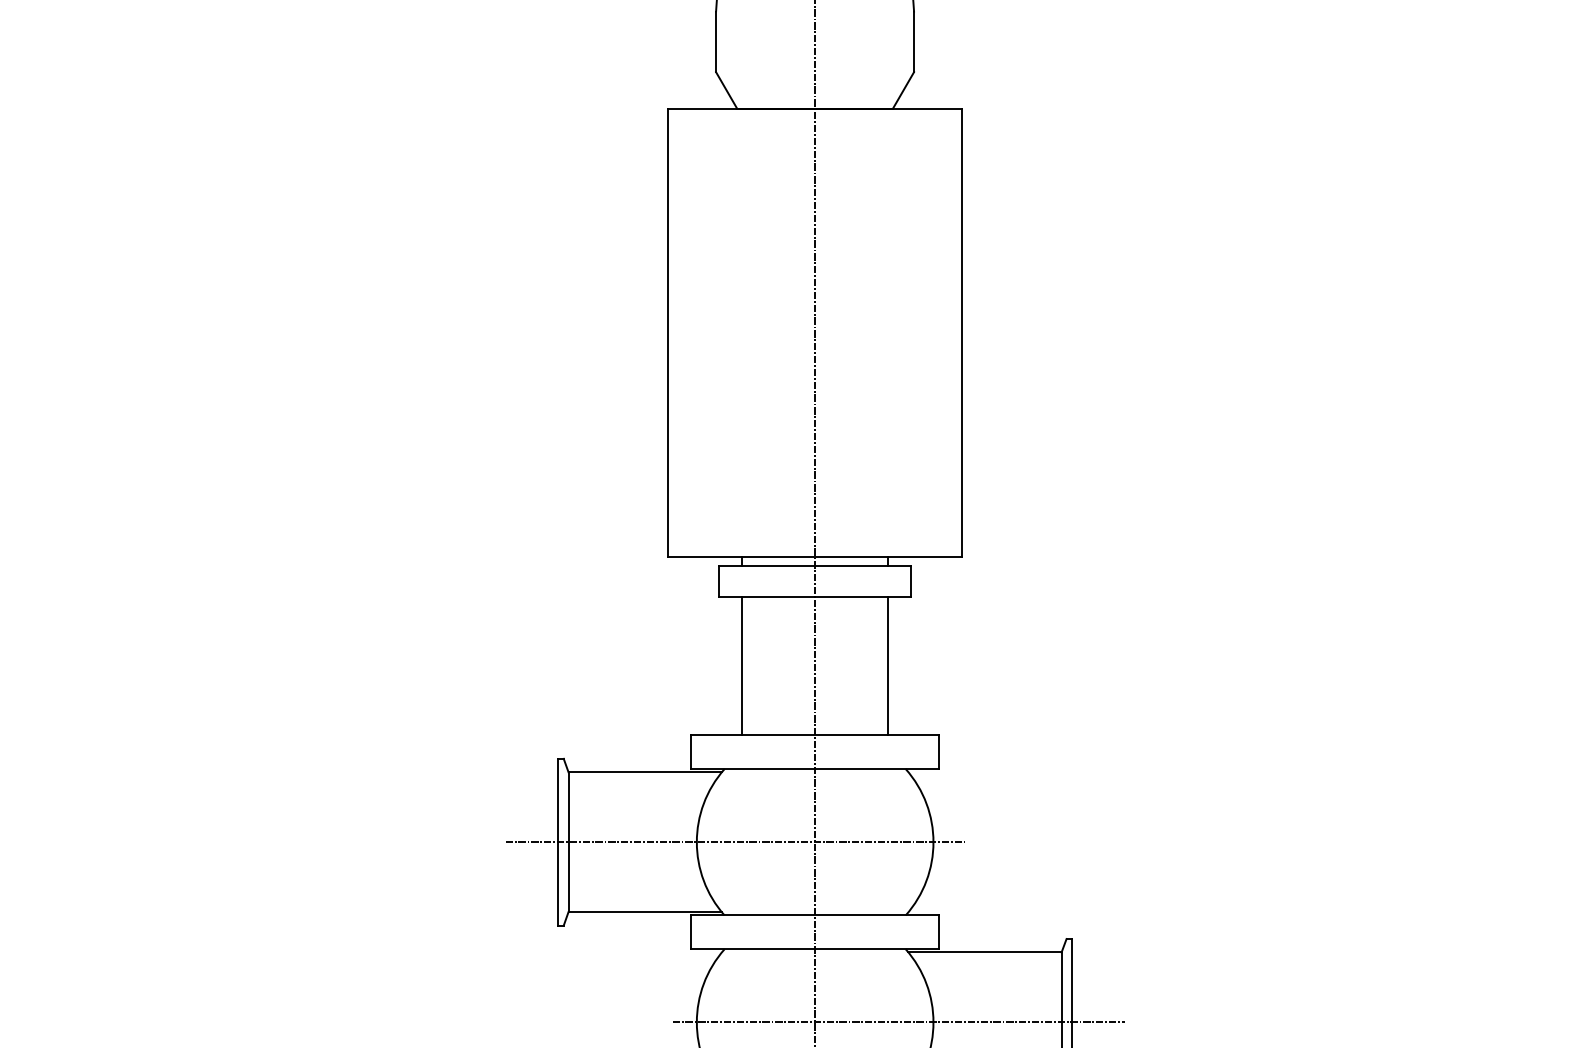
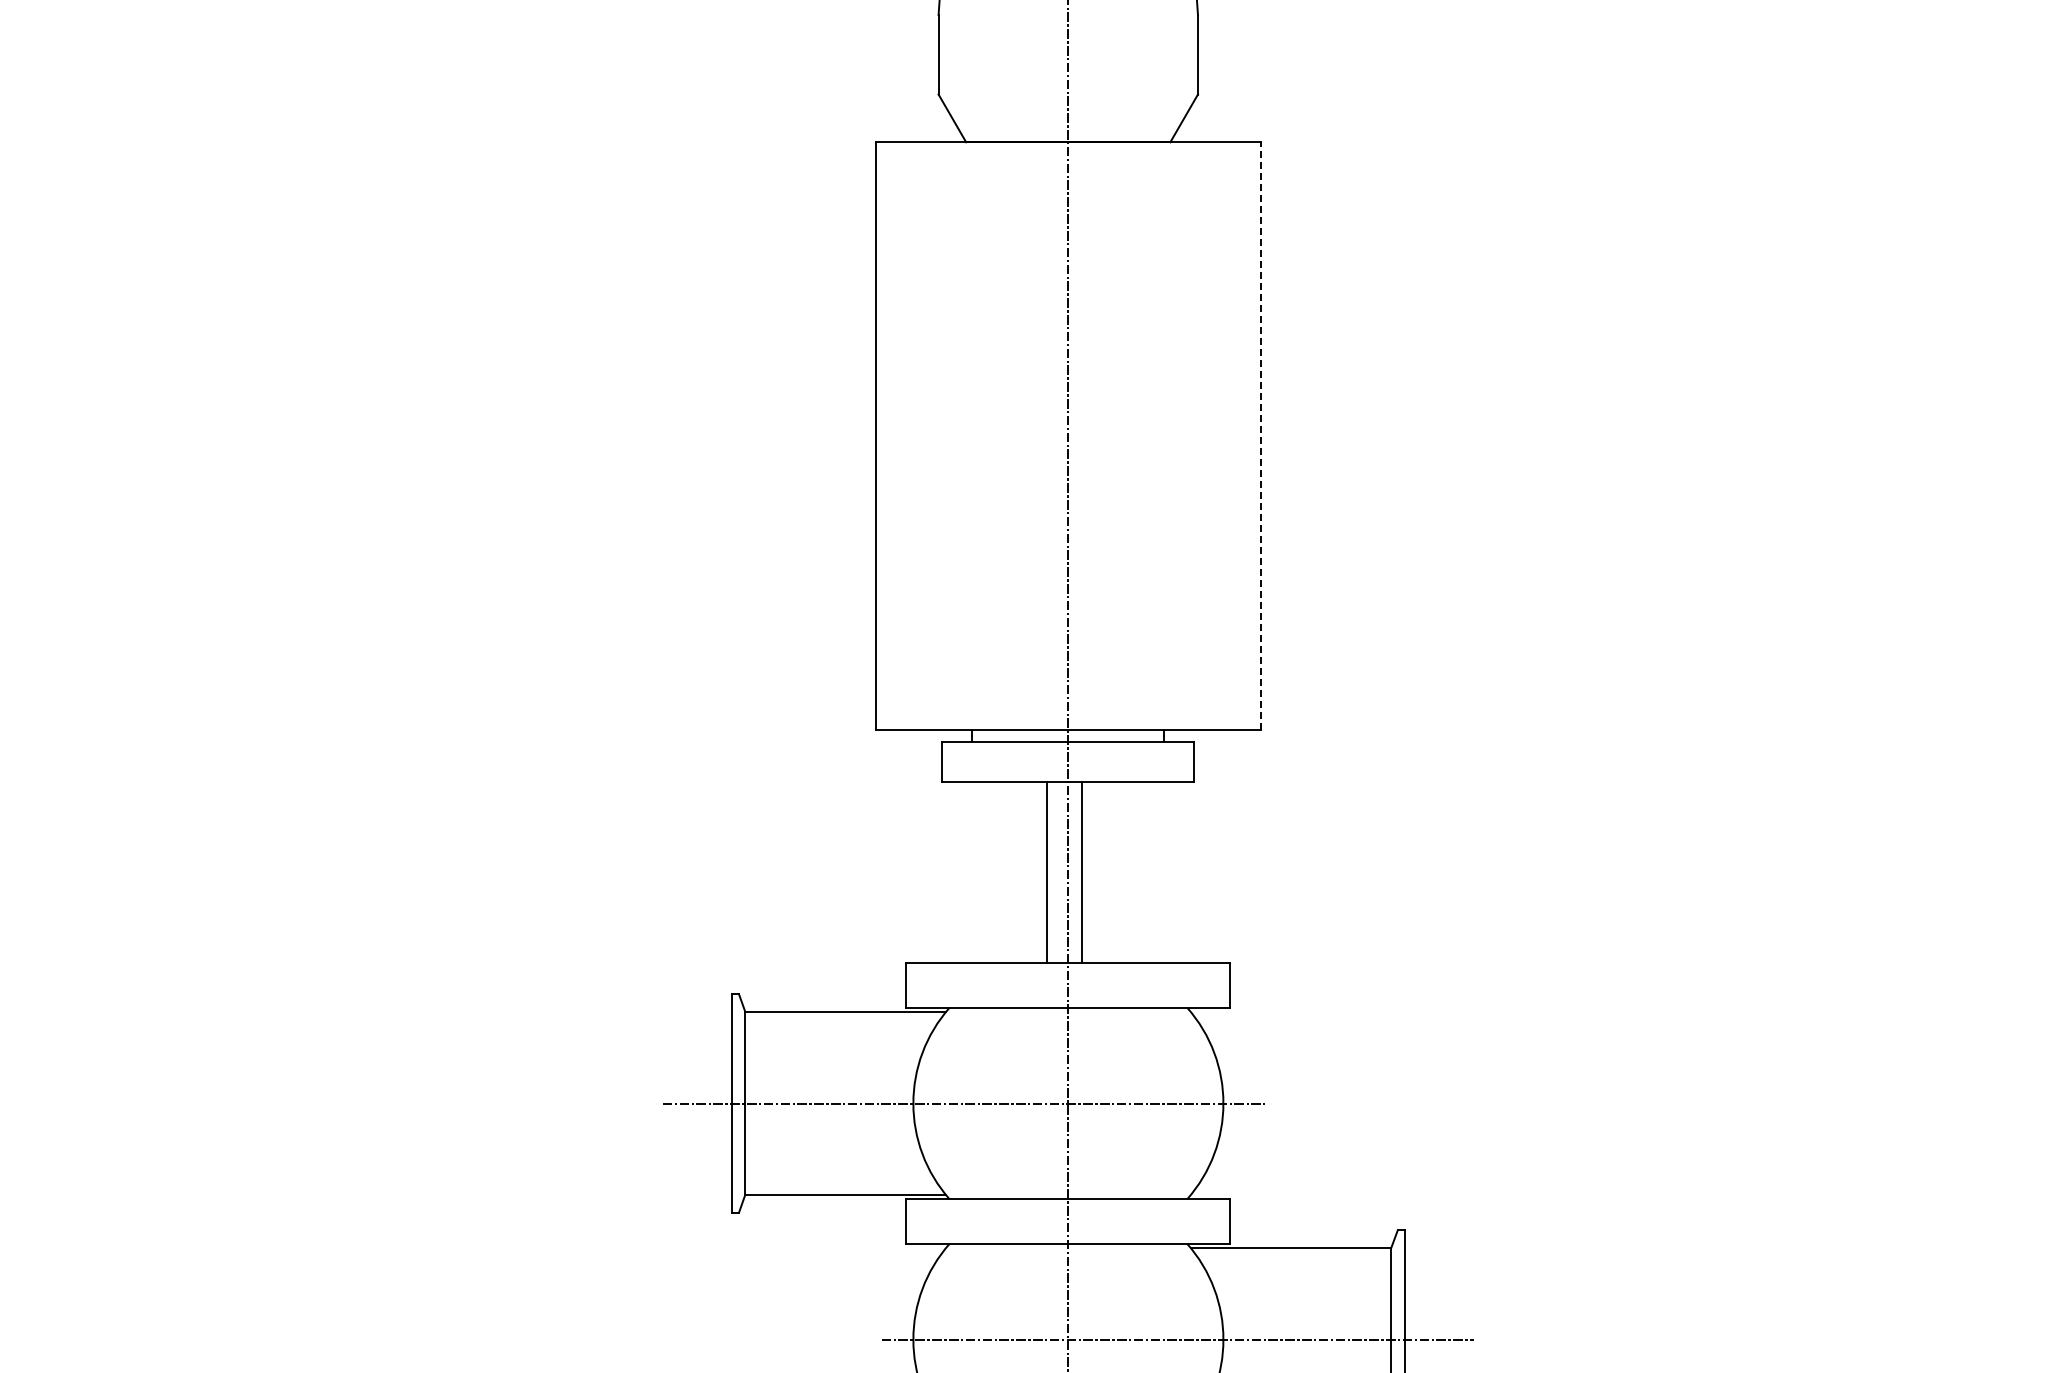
line: (962, 332) -> (1261, 435), solid -> dashed
line: (741, 665) -> (1047, 872), moved
line: (888, 665) -> (1082, 872), moved

